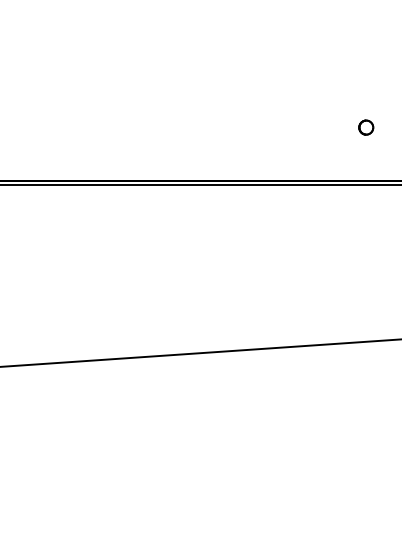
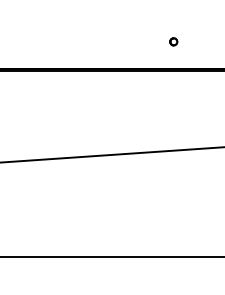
part: (365, 126) -> (173, 41), moved

